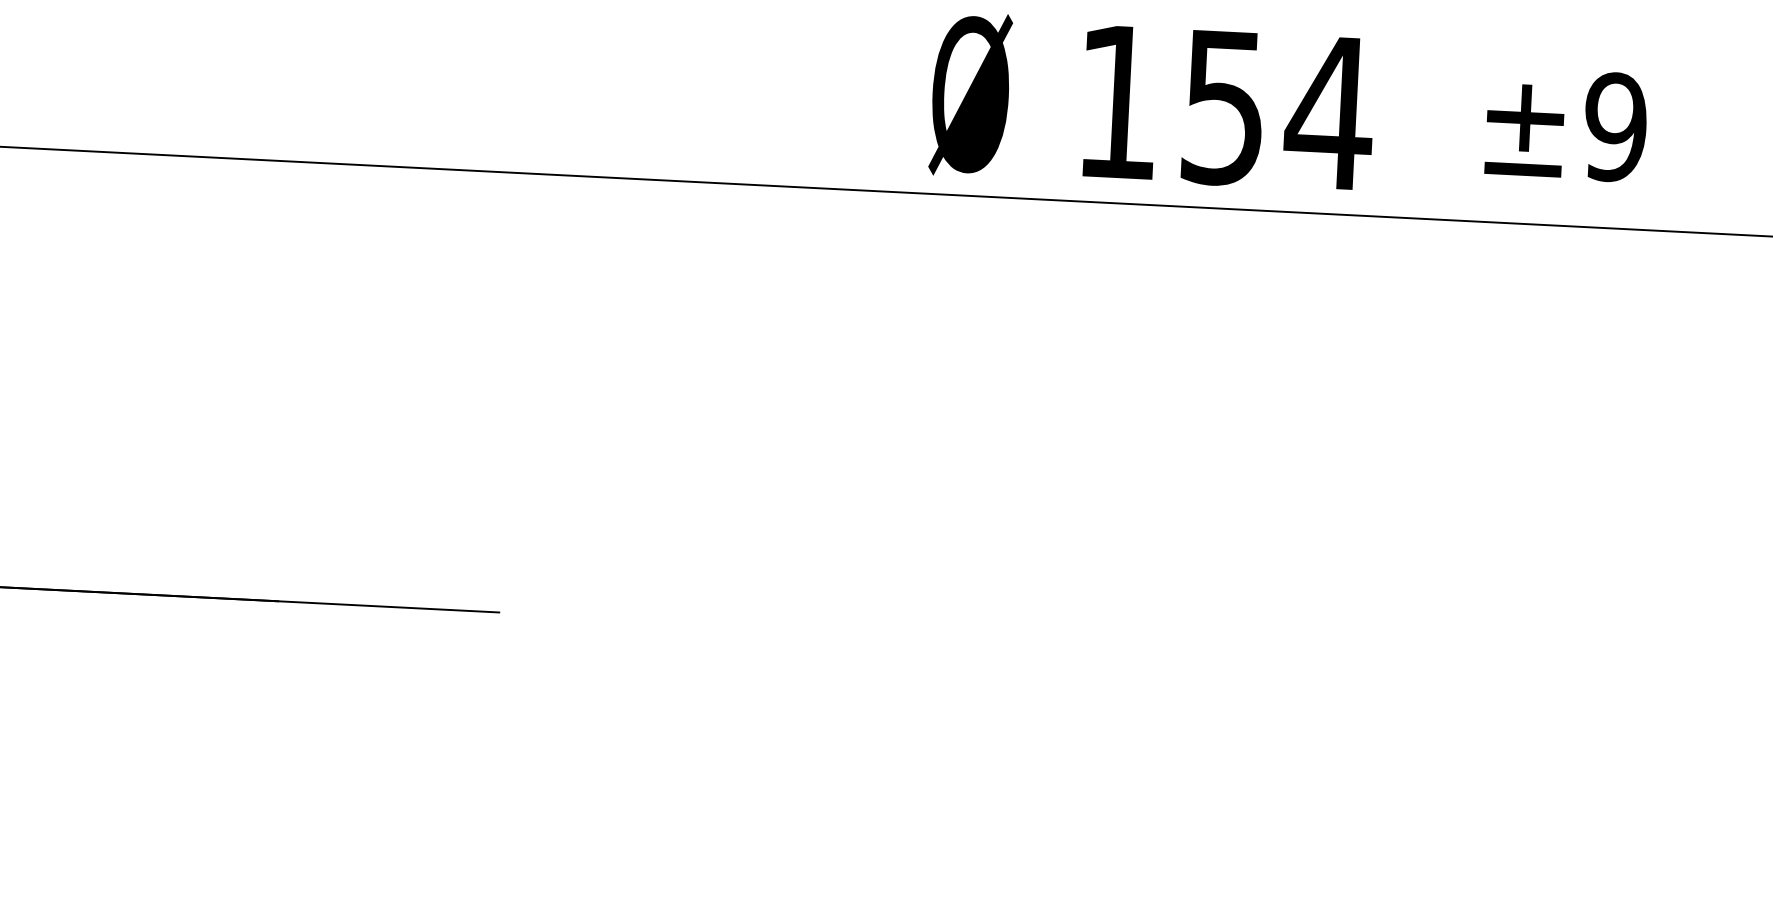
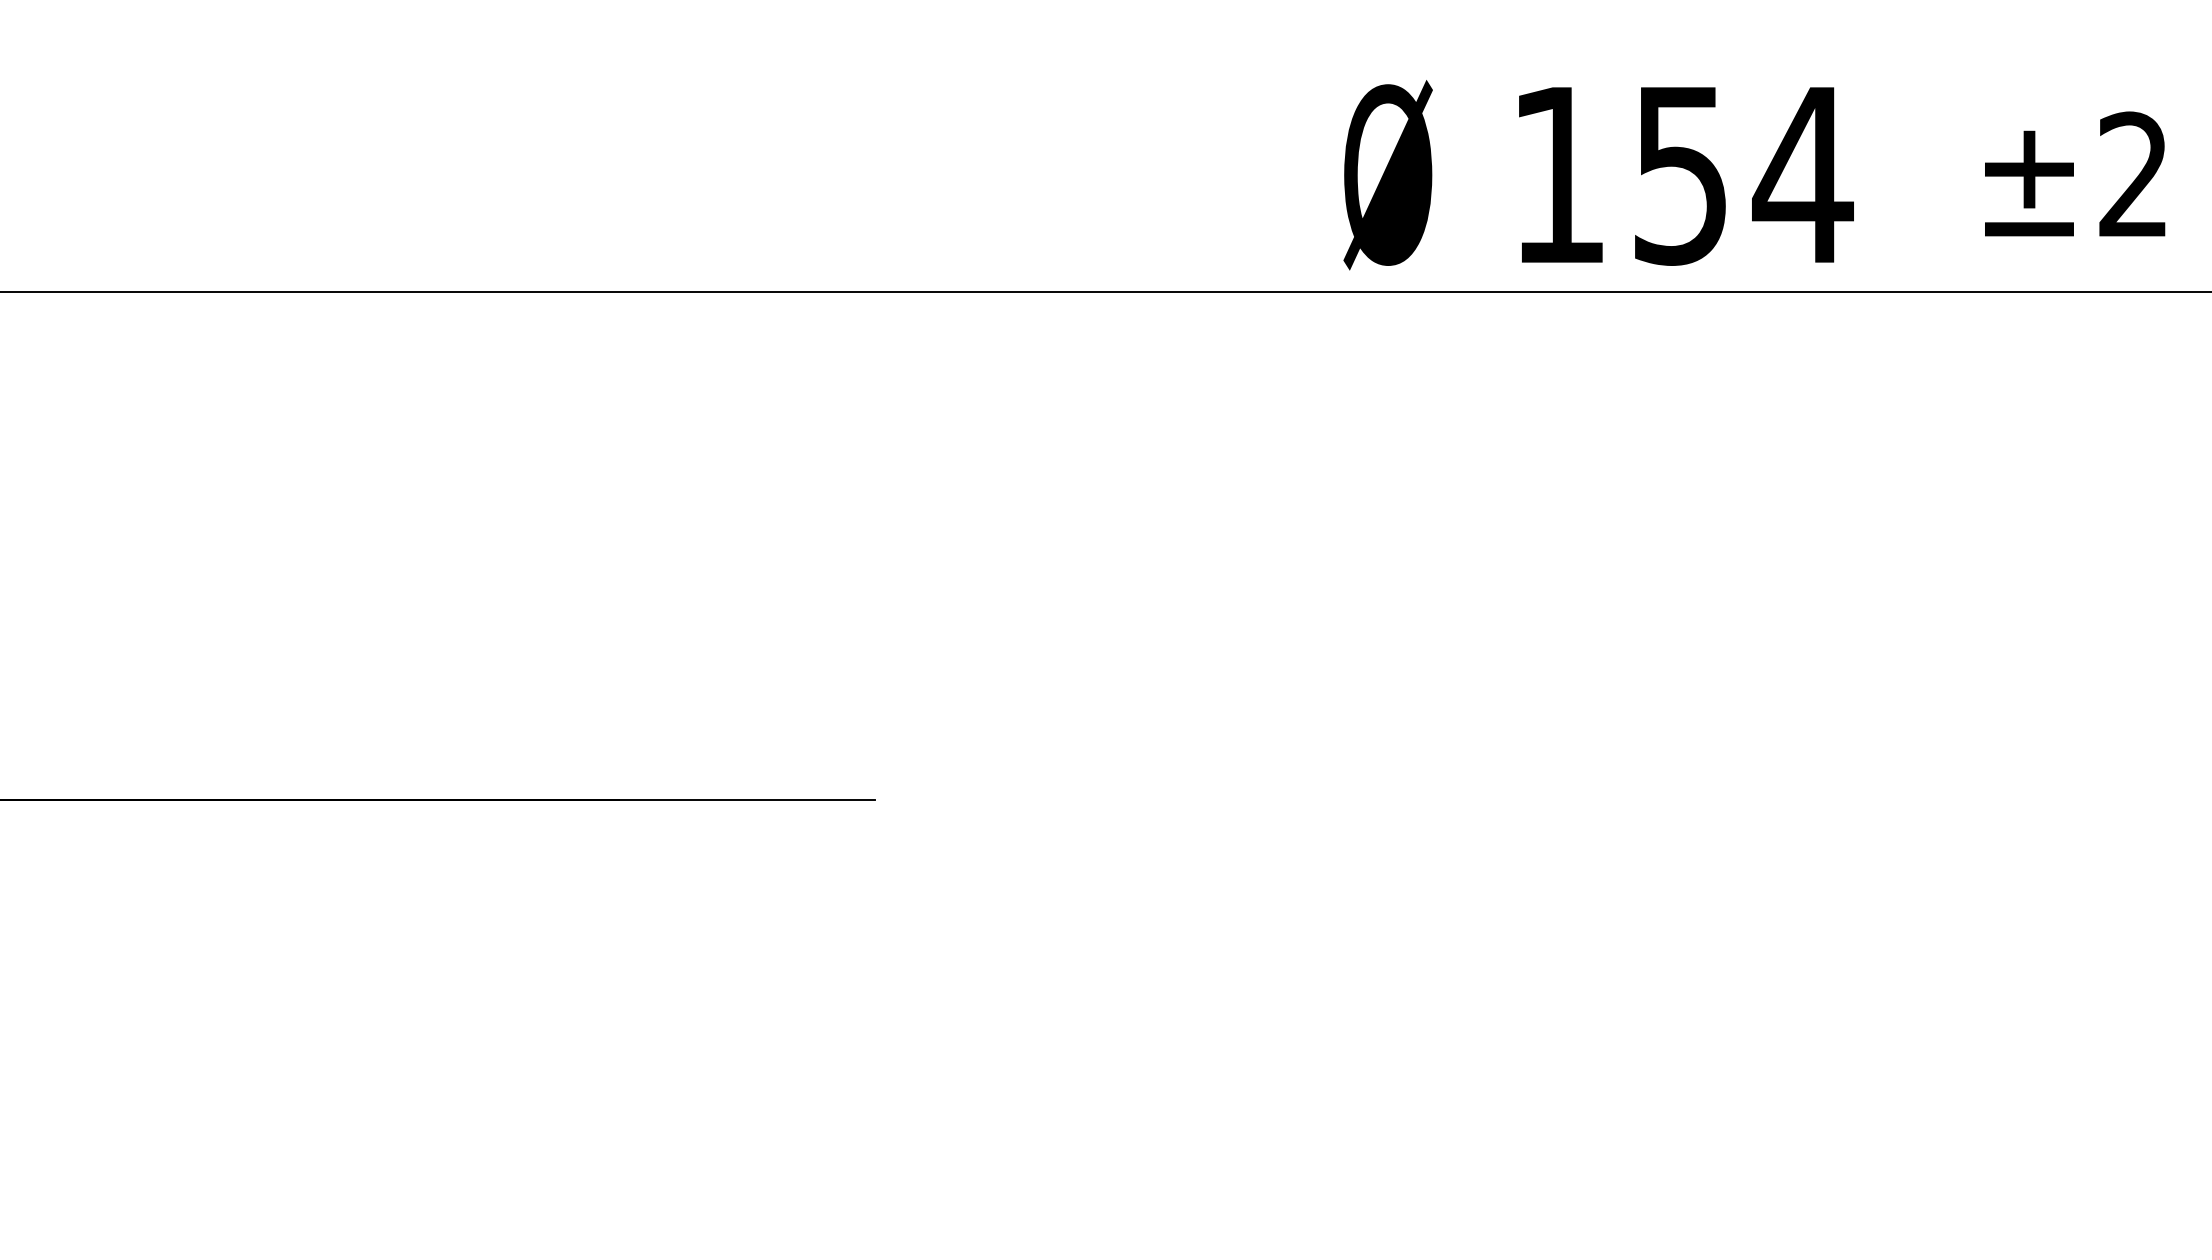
text: (1615, 126) -> (2133, 174), ±9 -> ±2

